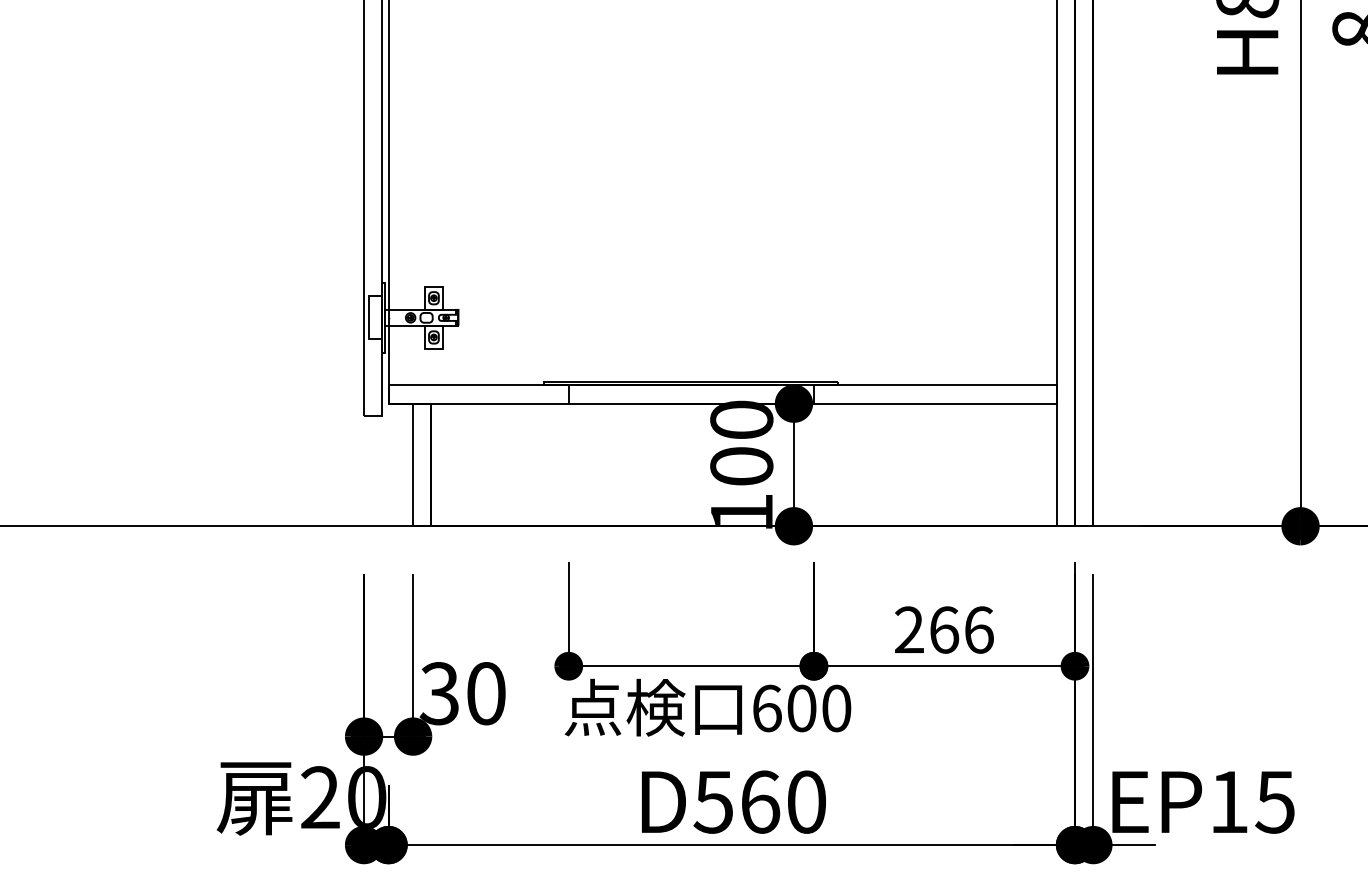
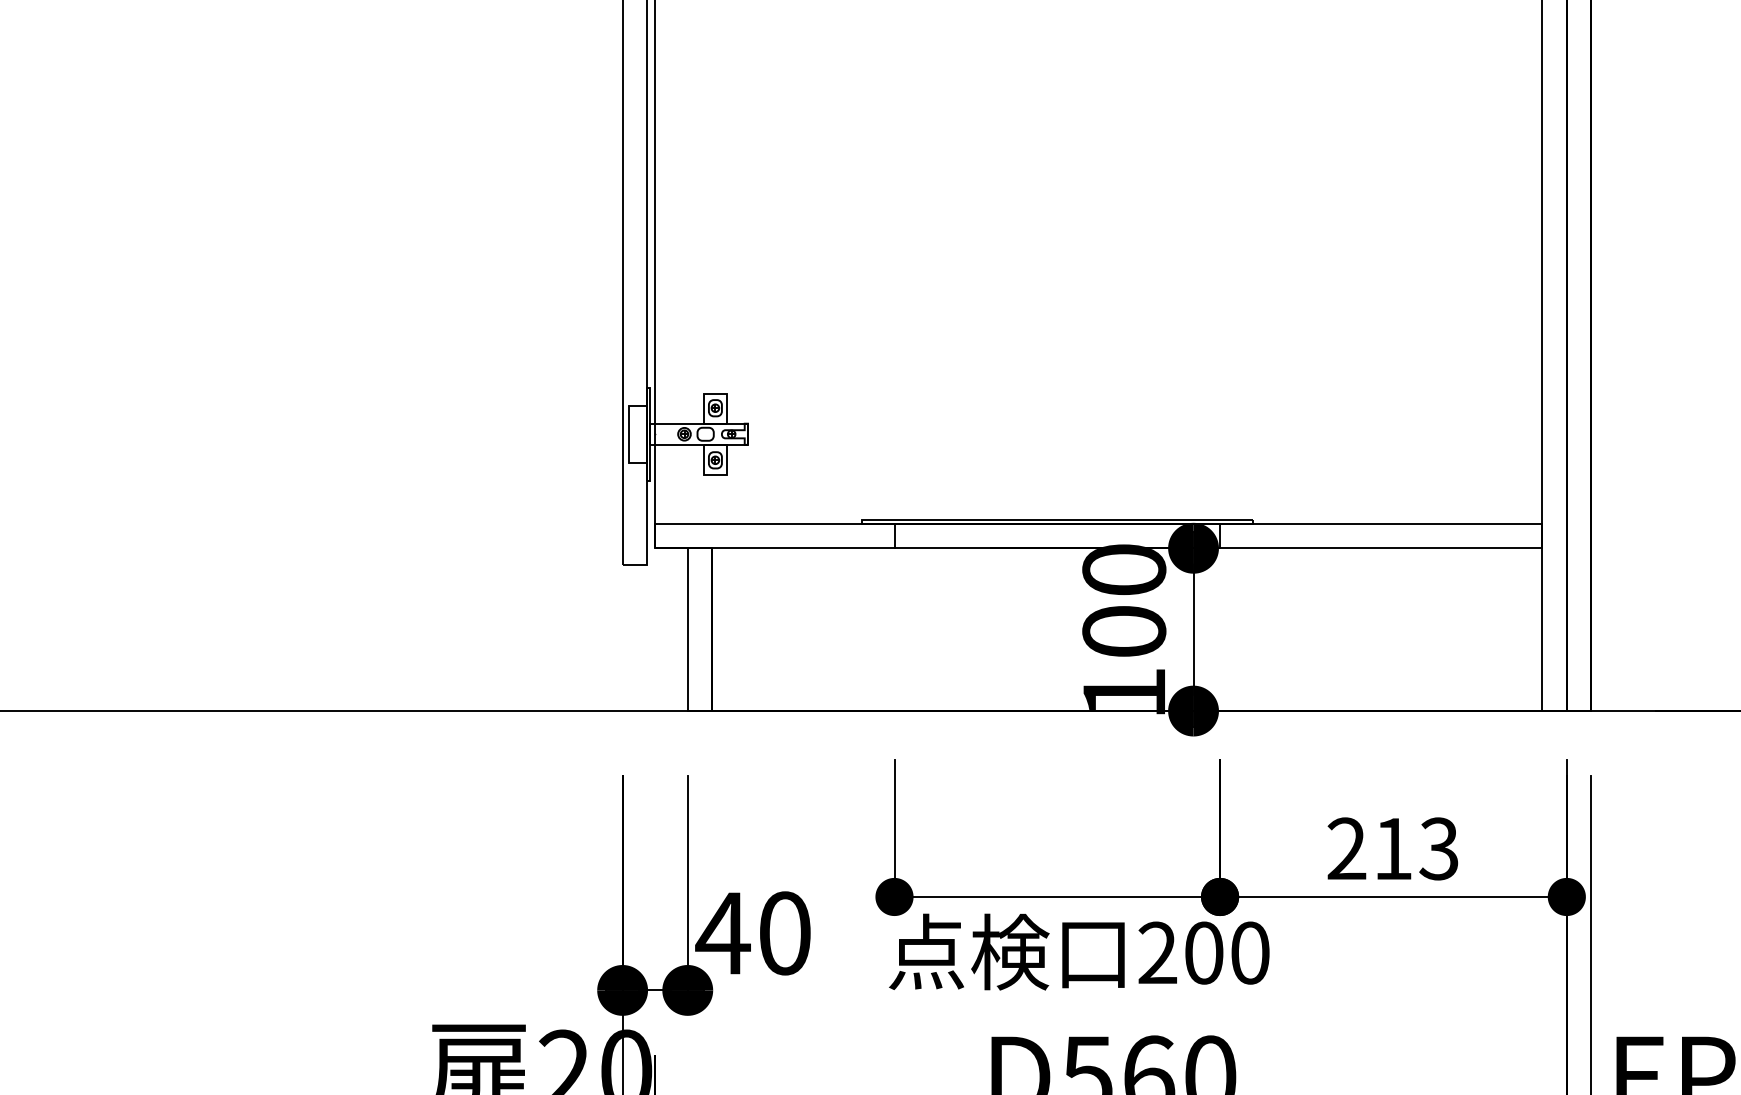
text: (961, 629) -> (1416, 848), 266 -> 213
text: (439, 693) -> (722, 933), 30 -> 40
text: (766, 708) -> (1157, 953), 600 -> 200

